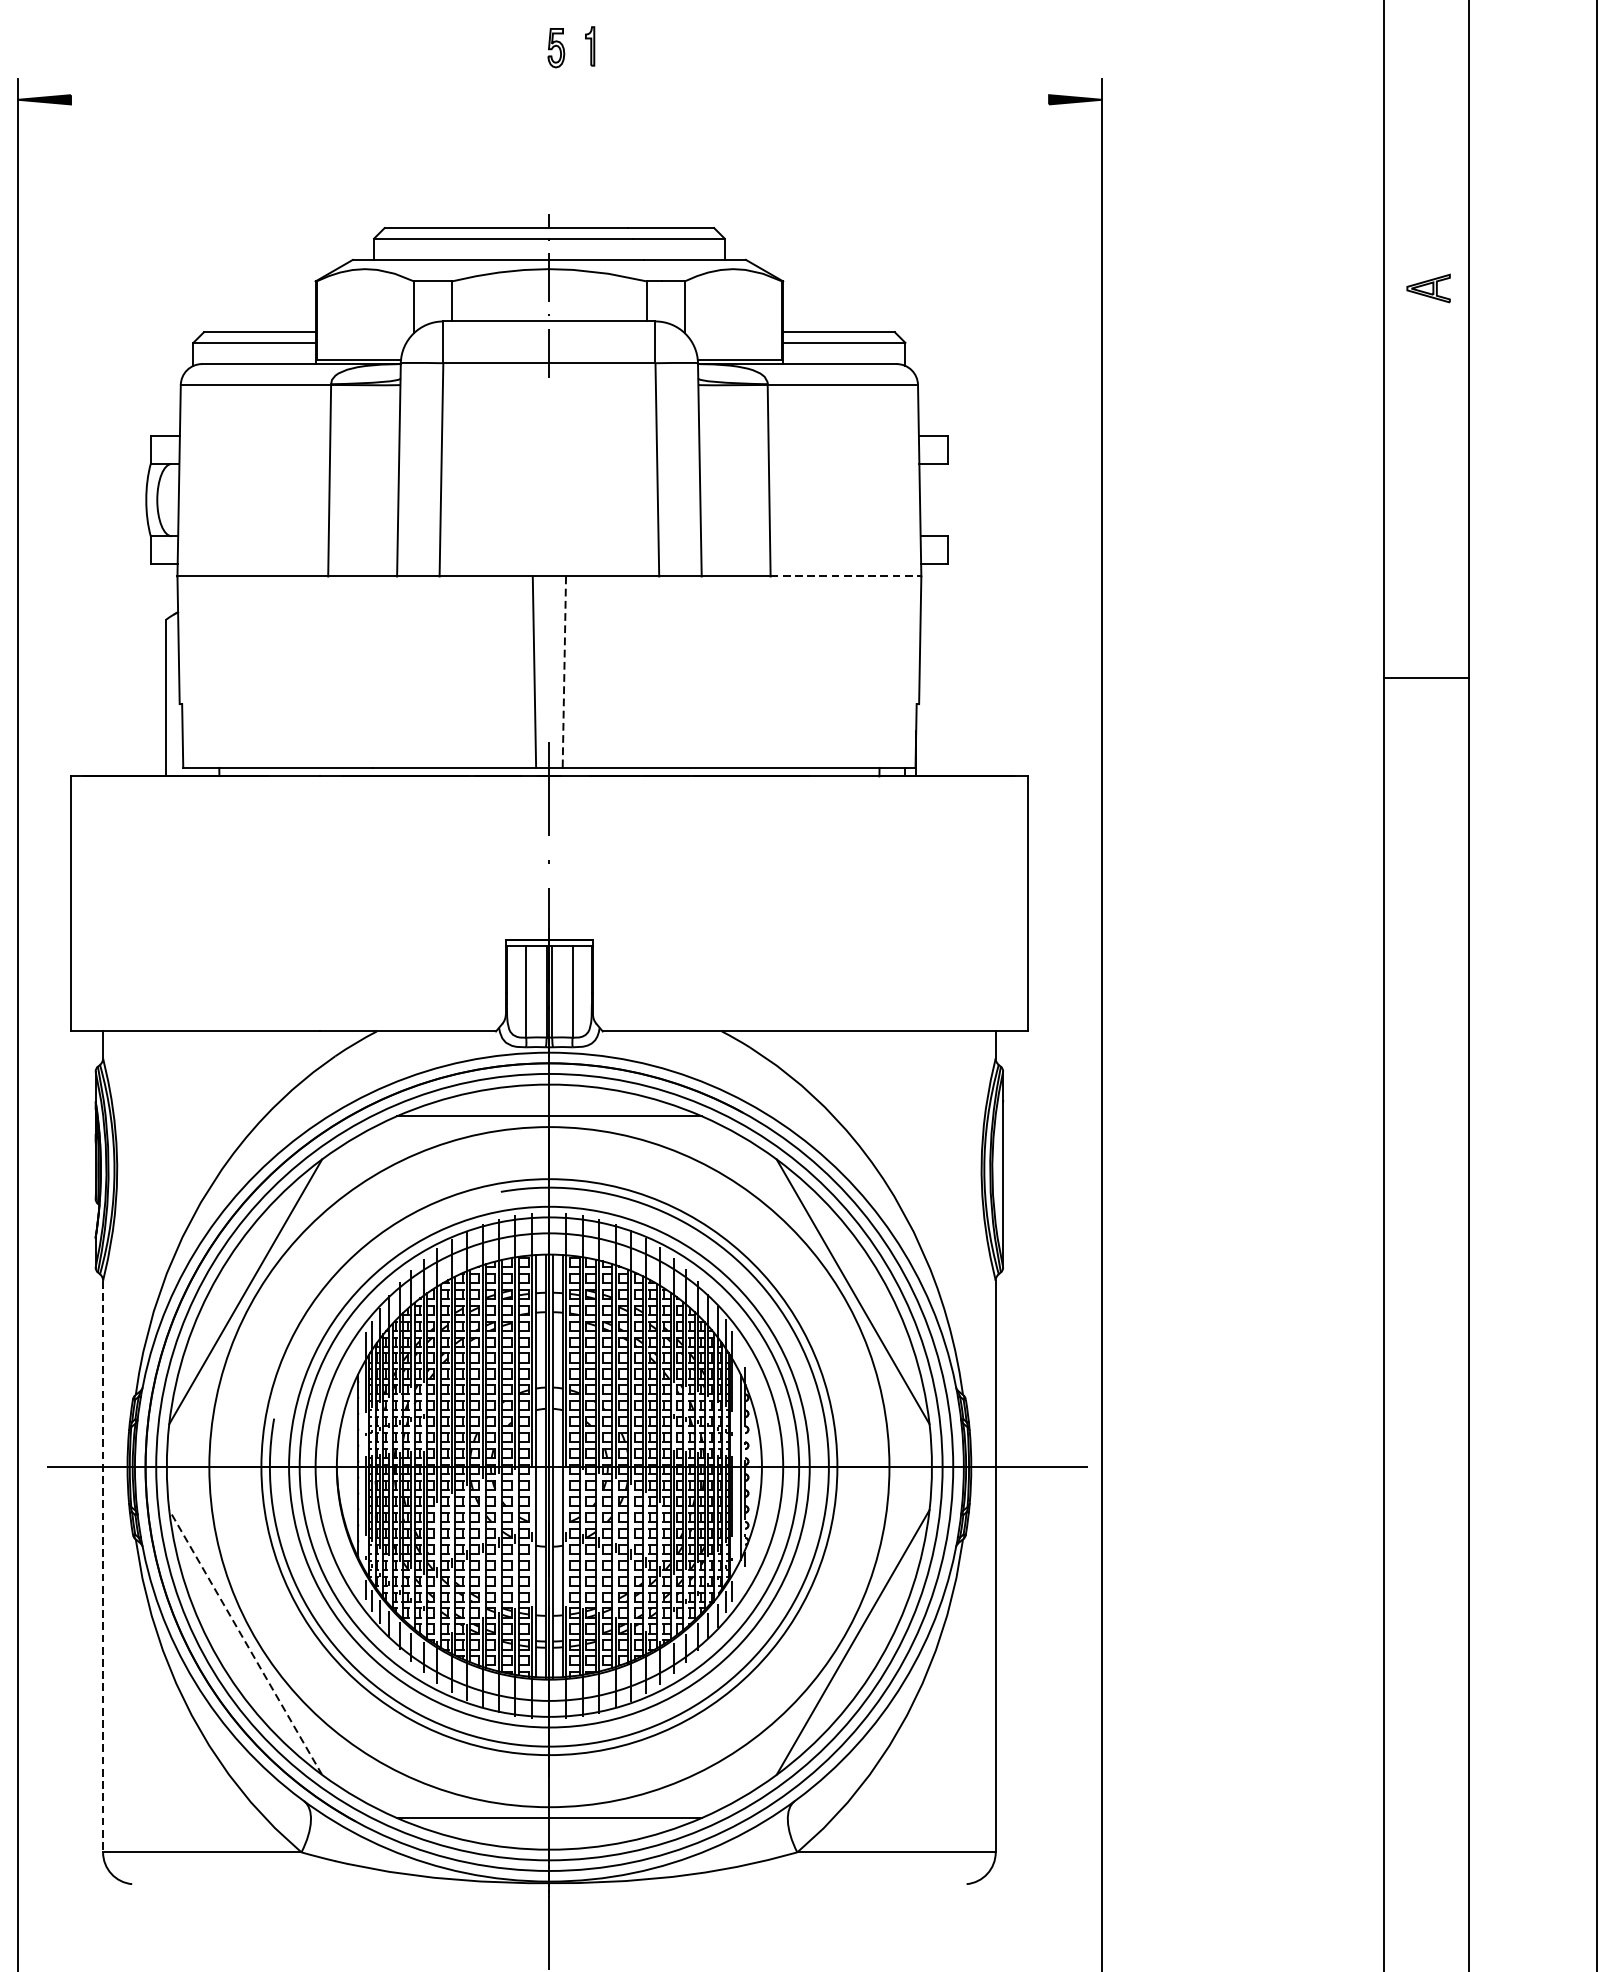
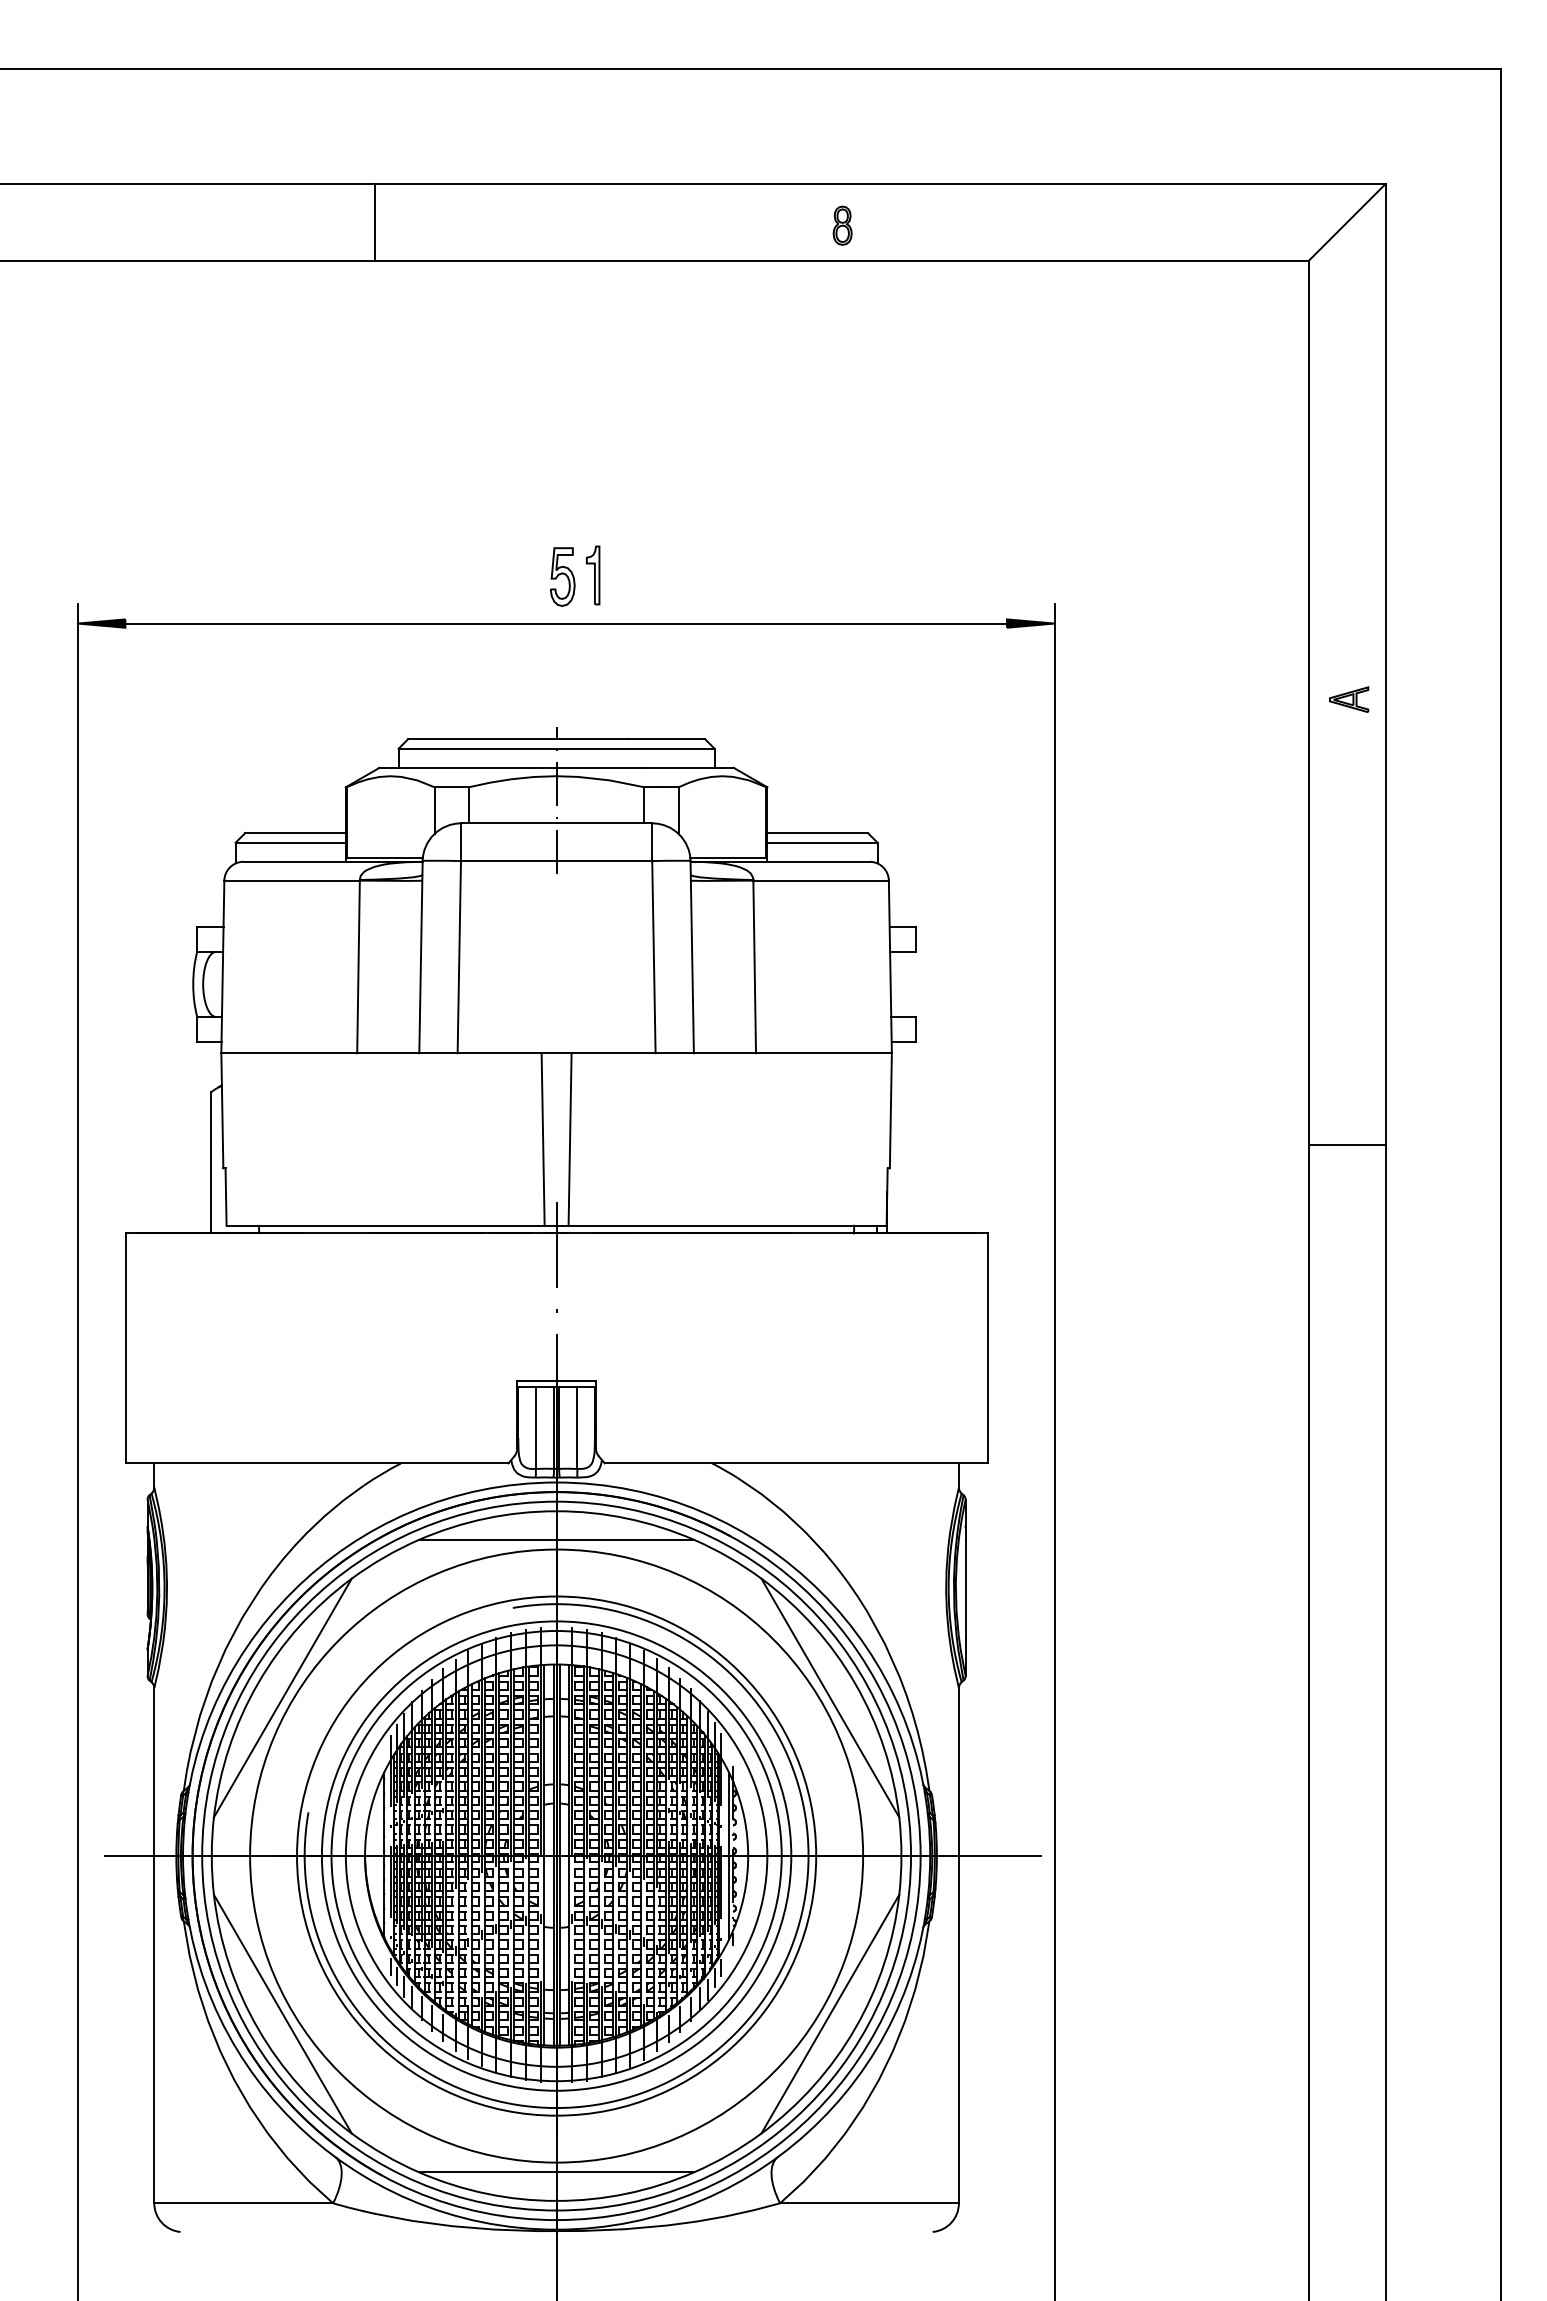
part: (590, 46) -> (593, 575), size x1.67
part: (555, 47) -> (562, 576), size x1.67
line: (560, 99) -> (566, 623), added
part: (1429, 288) -> (1349, 699), moved
line: (845, 576) -> (823, 1053), dashed -> solid
line: (564, 673) -> (570, 1140), dashed -> solid
line: (103, 1566) -> (154, 1945), dashed -> solid
line: (245, 1642) -> (282, 2014), dashed -> solid

